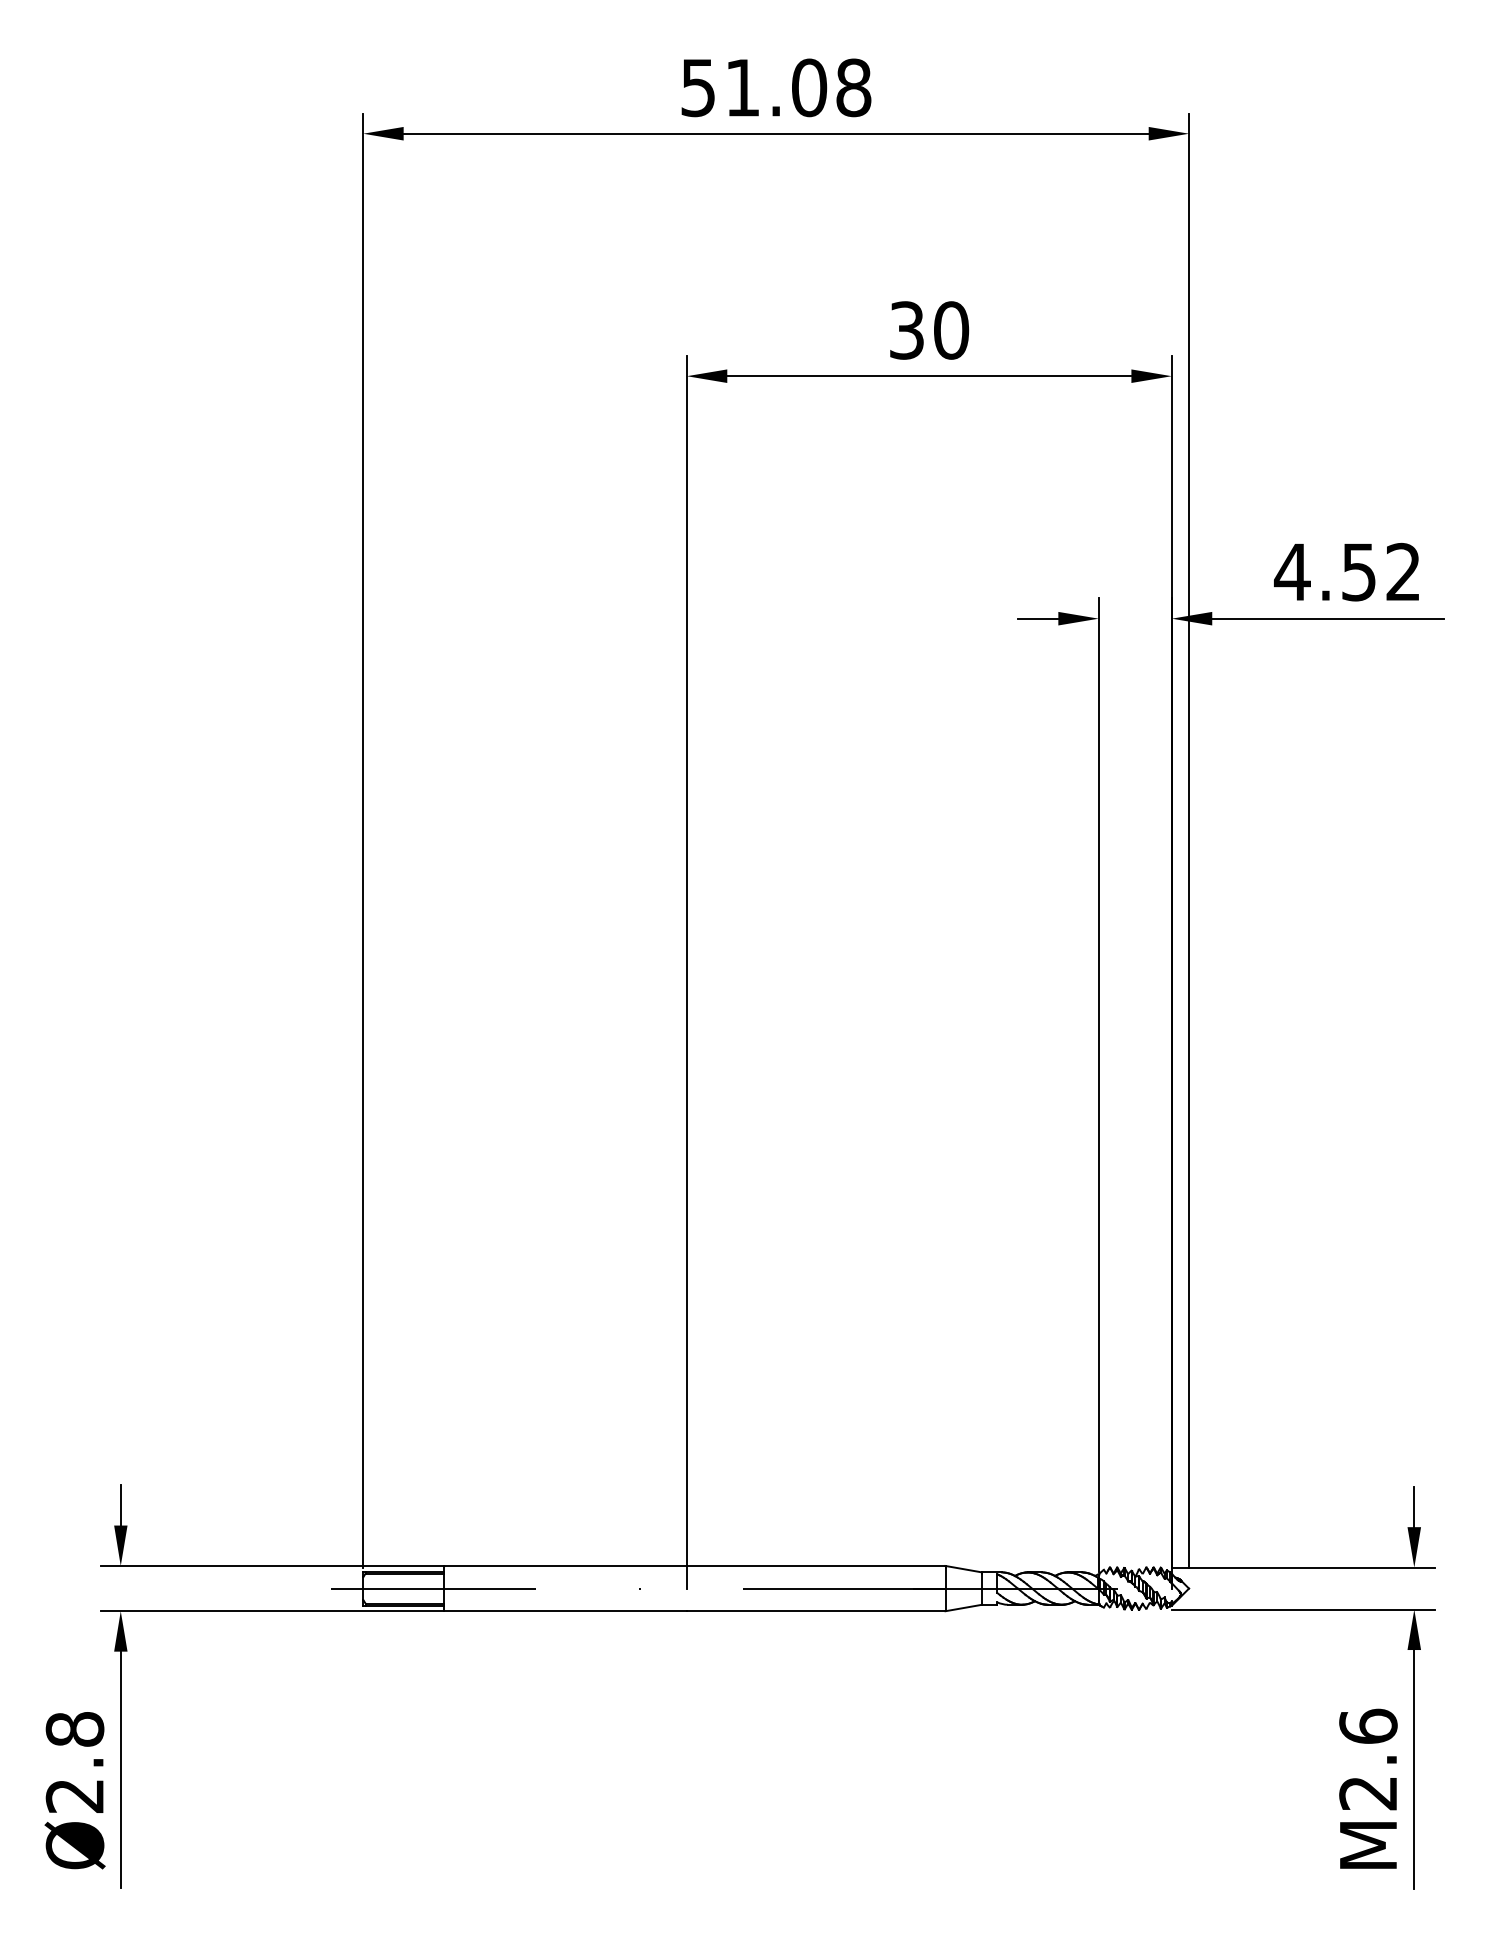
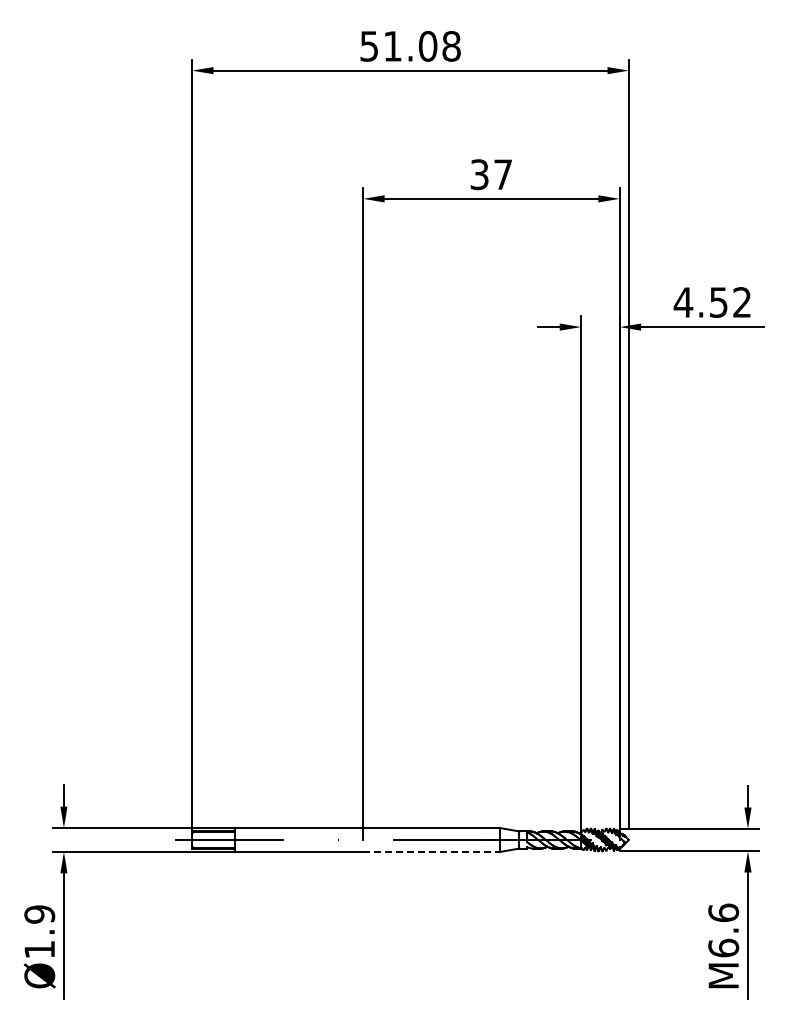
text: (952, 330) -> (503, 174), 30 -> 37
line: (817, 1610) -> (432, 851), solid -> dashed
text: (74, 1761) -> (39, 931), Ø2.8 -> Ø1.9
text: (1368, 1791) -> (723, 947), M2.6 -> M6.6

